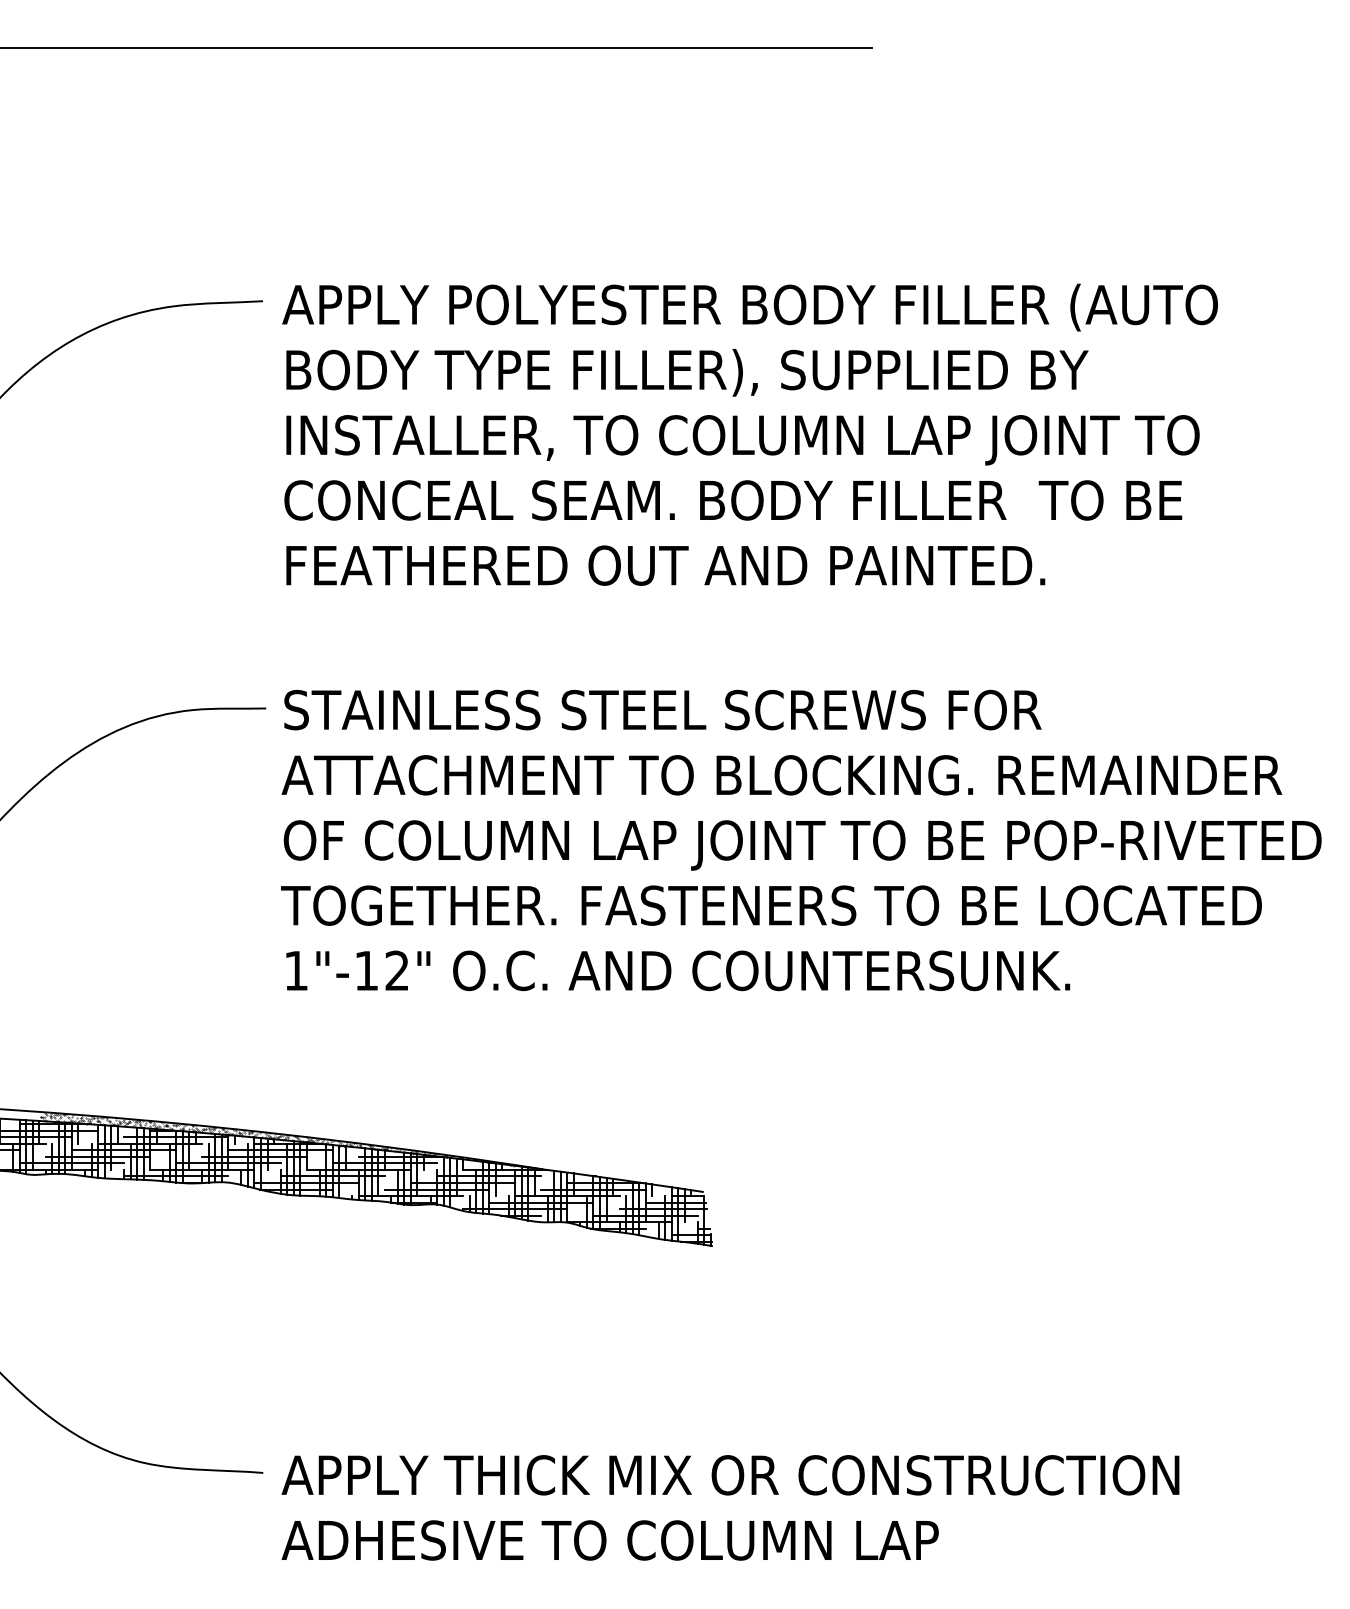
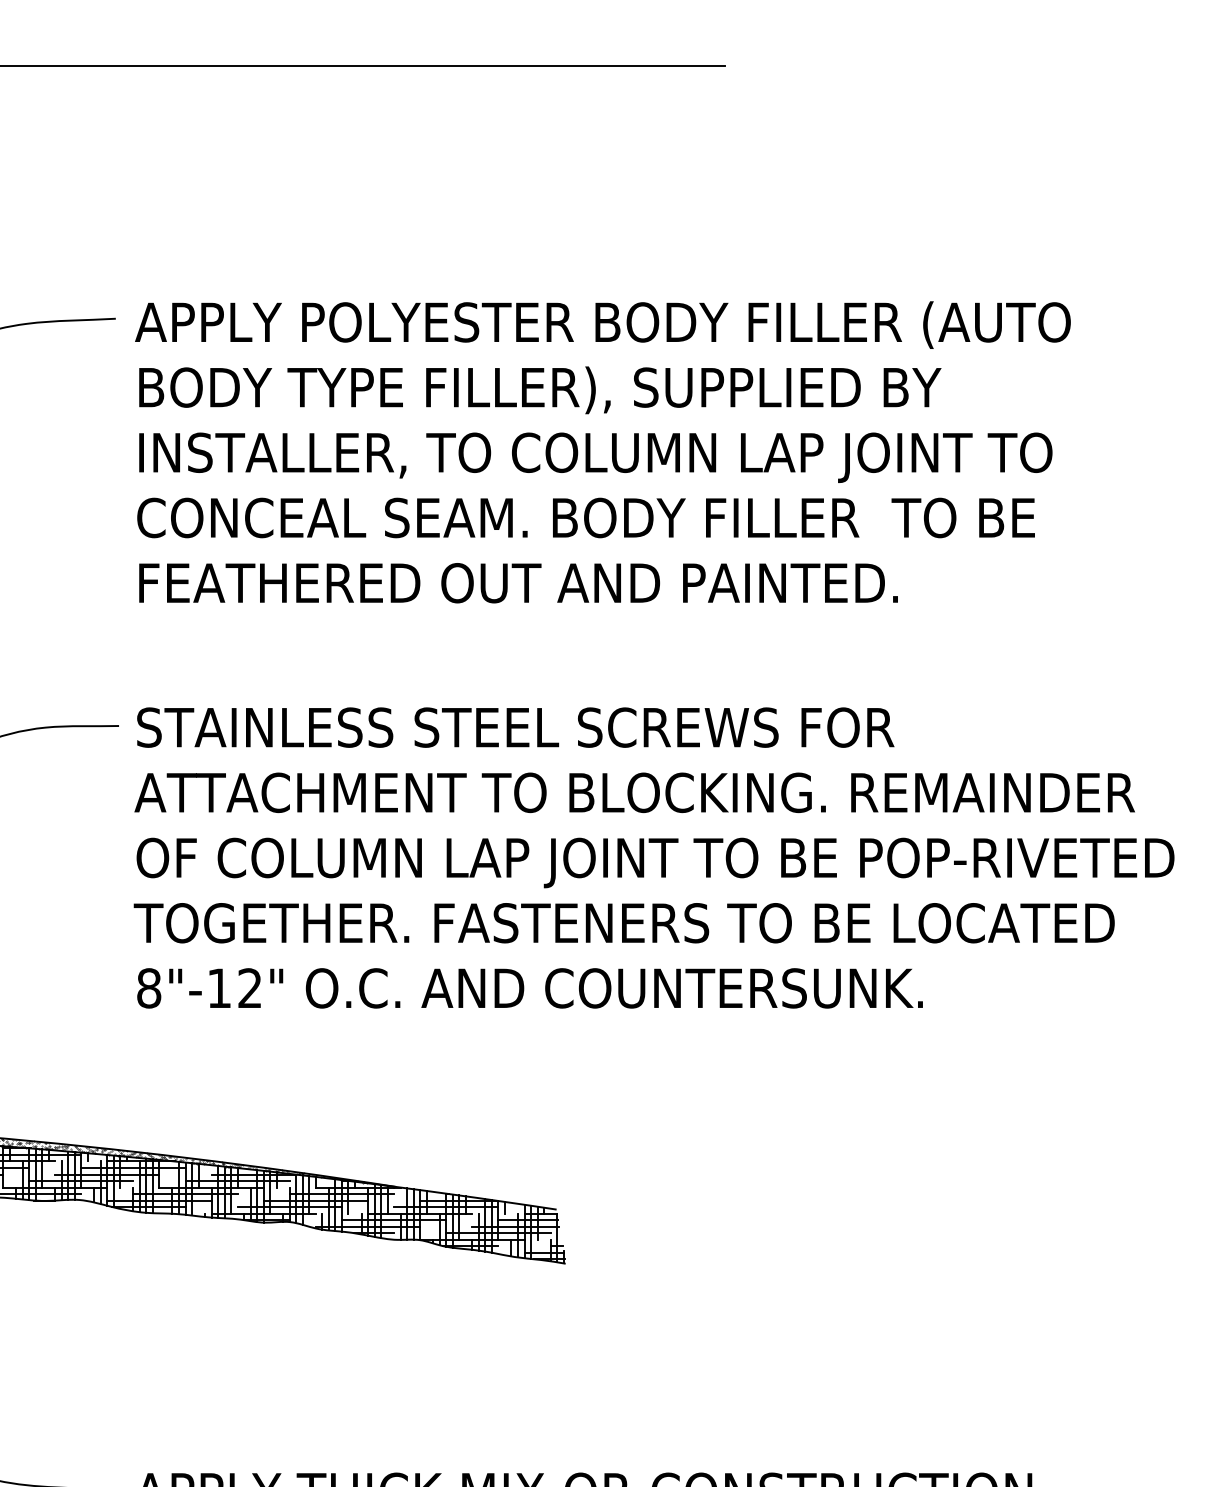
text: (296, 970) -> (149, 988), 1"-12" -> 8"-12"

